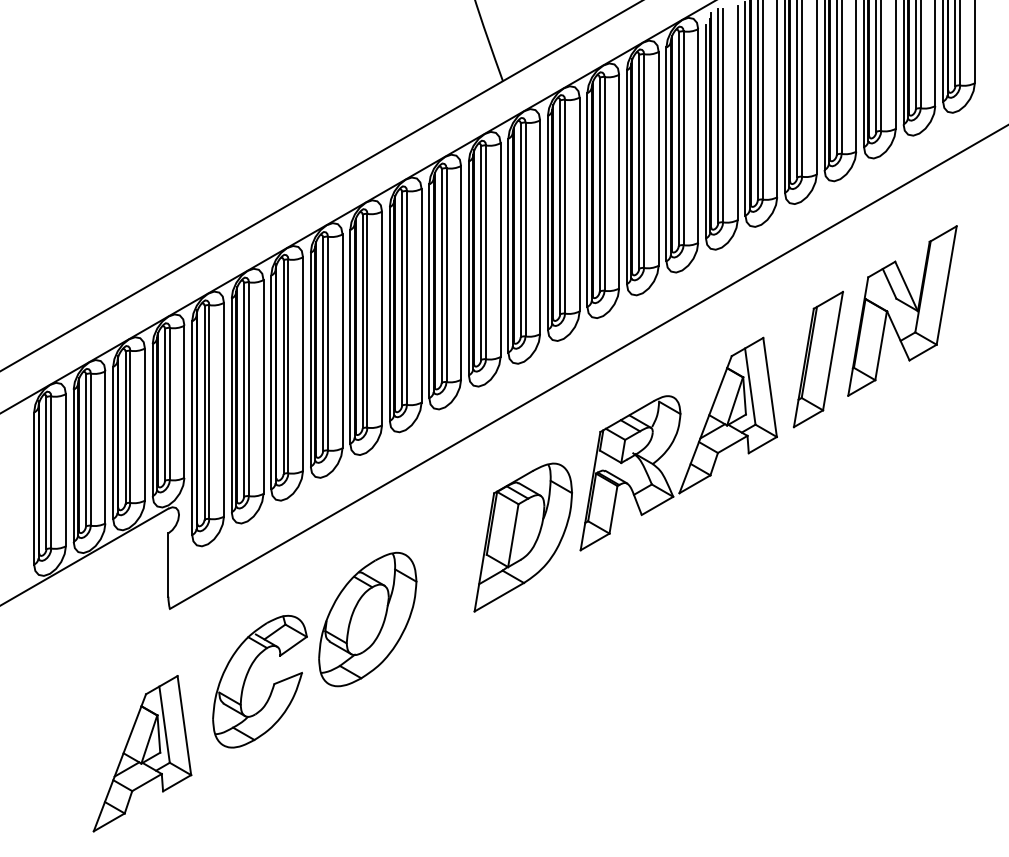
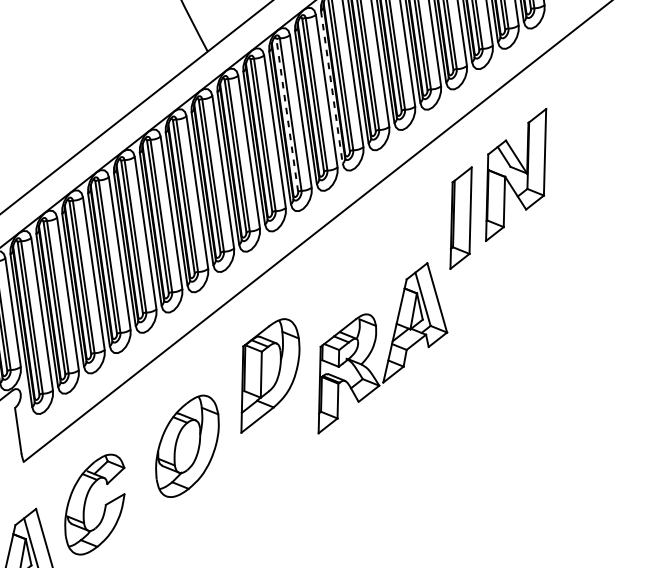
line: (666, 154) -> (331, 87), solid -> dashed
line: (599, 184) -> (287, 115), solid -> dashed
part: (678, 443) -> (377, 347), moved
part: (367, 619) -> (187, 446), moved

